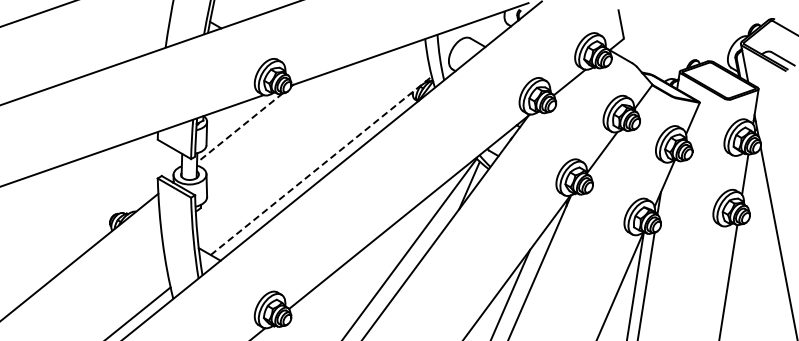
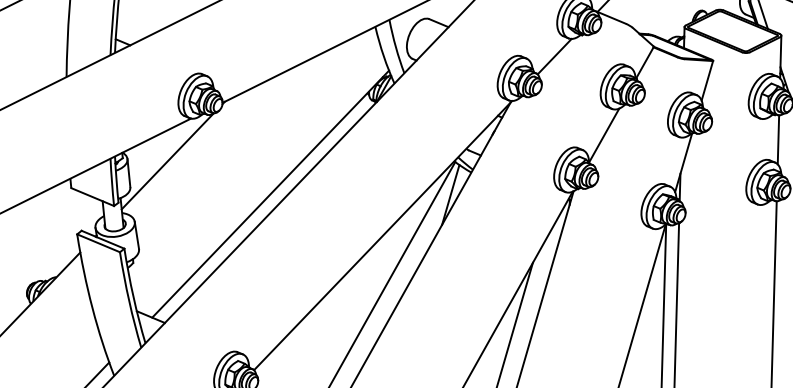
line: (239, 128) -> (167, 162), dashed -> solid
line: (321, 165) -> (270, 193), dashed -> solid

